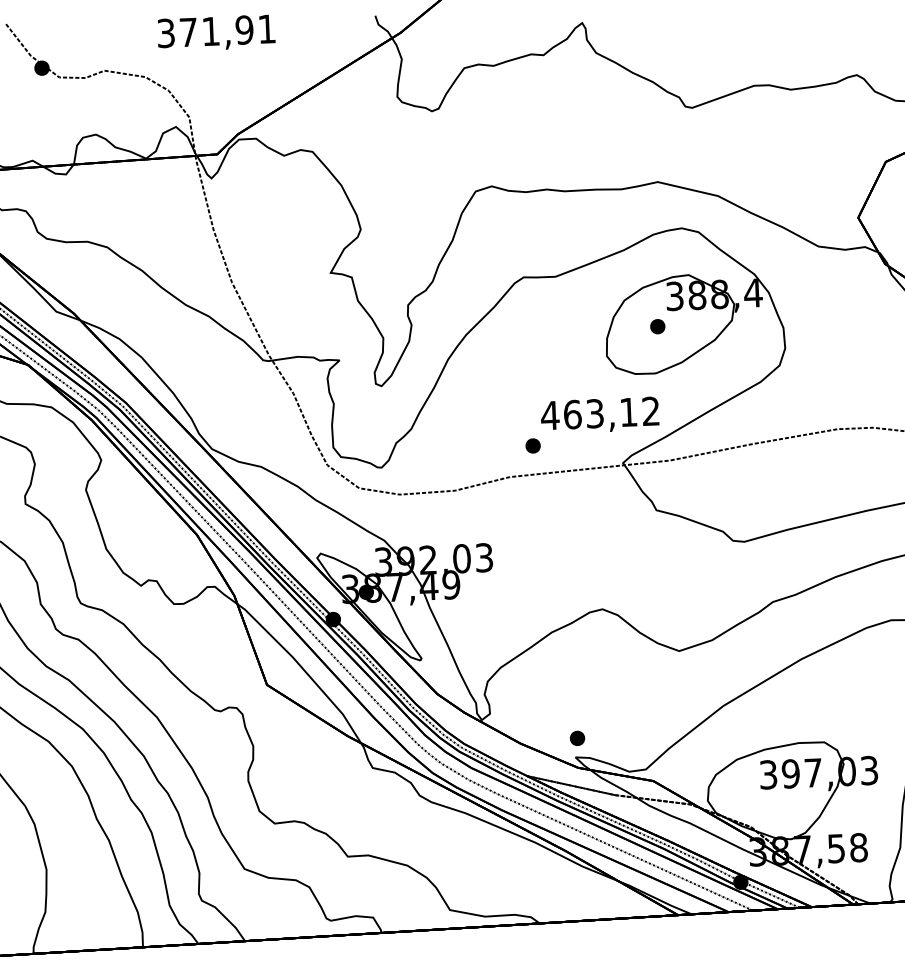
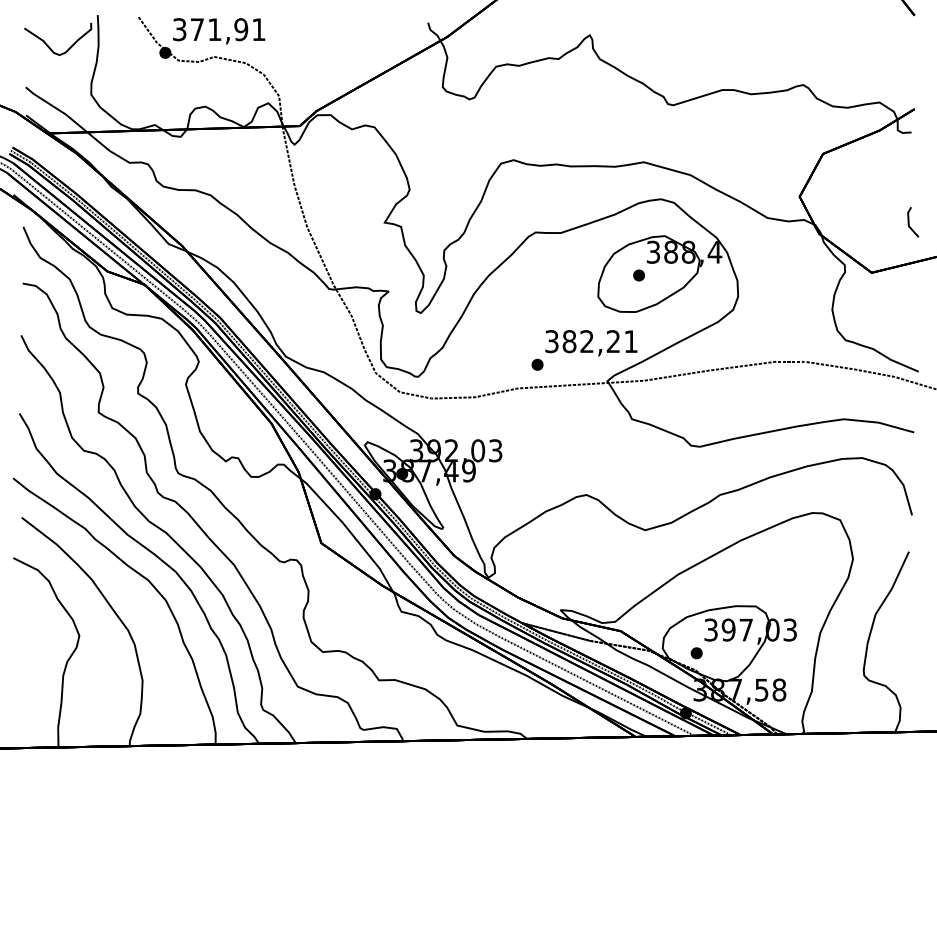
text: (216, 33) -> (219, 31), moved
text: (599, 413) -> (590, 341), 463,12 -> 382,21
part: (577, 738) -> (696, 653), moved

